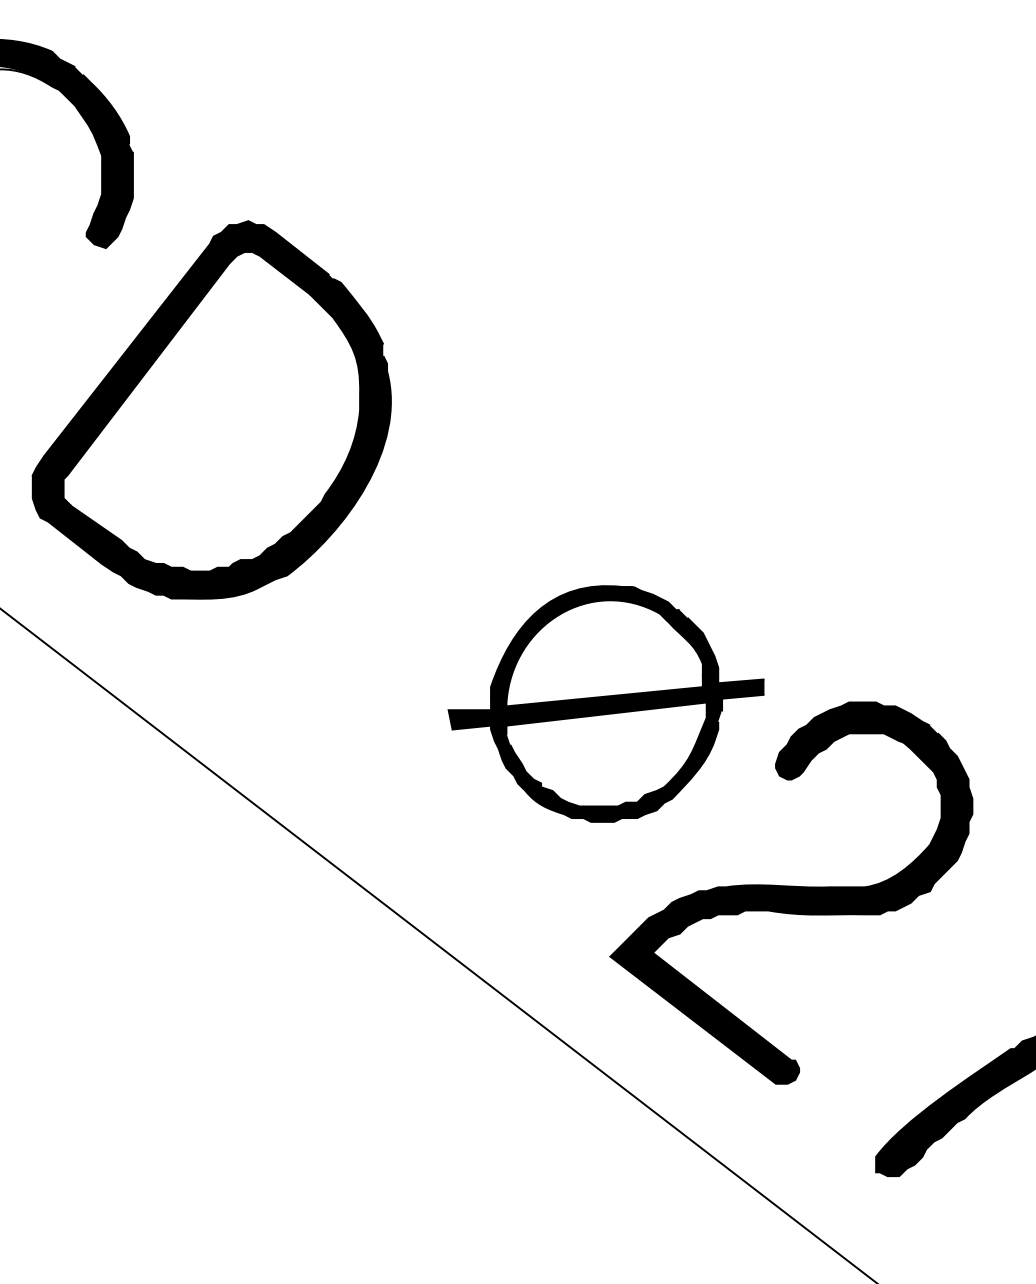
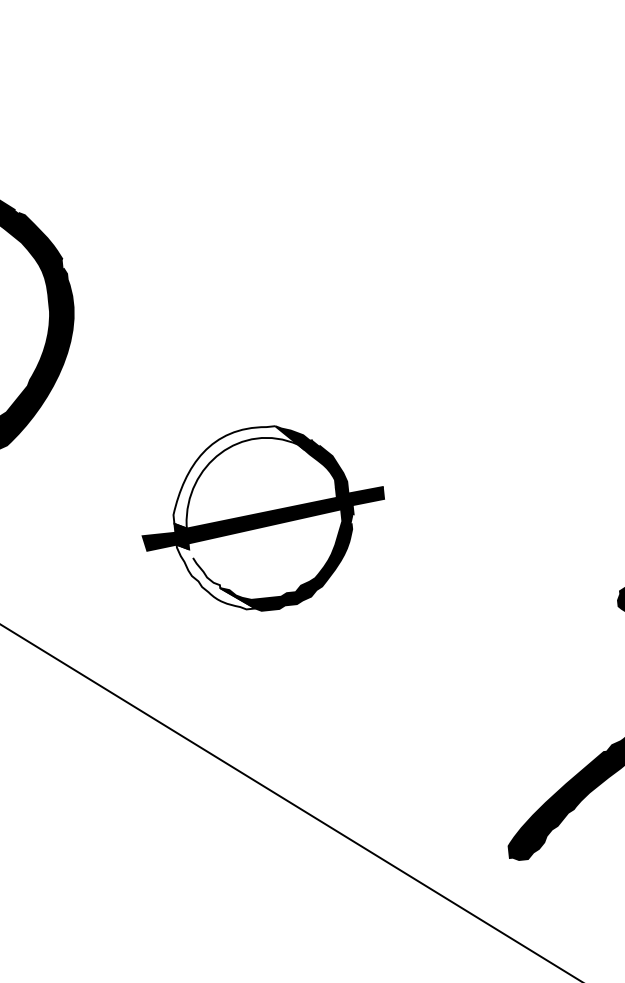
fill: (579, 646) -> (238, 476), removed
fill: (537, 771) -> (216, 576), removed
part: (791, 892) -> (421, 649), removed

